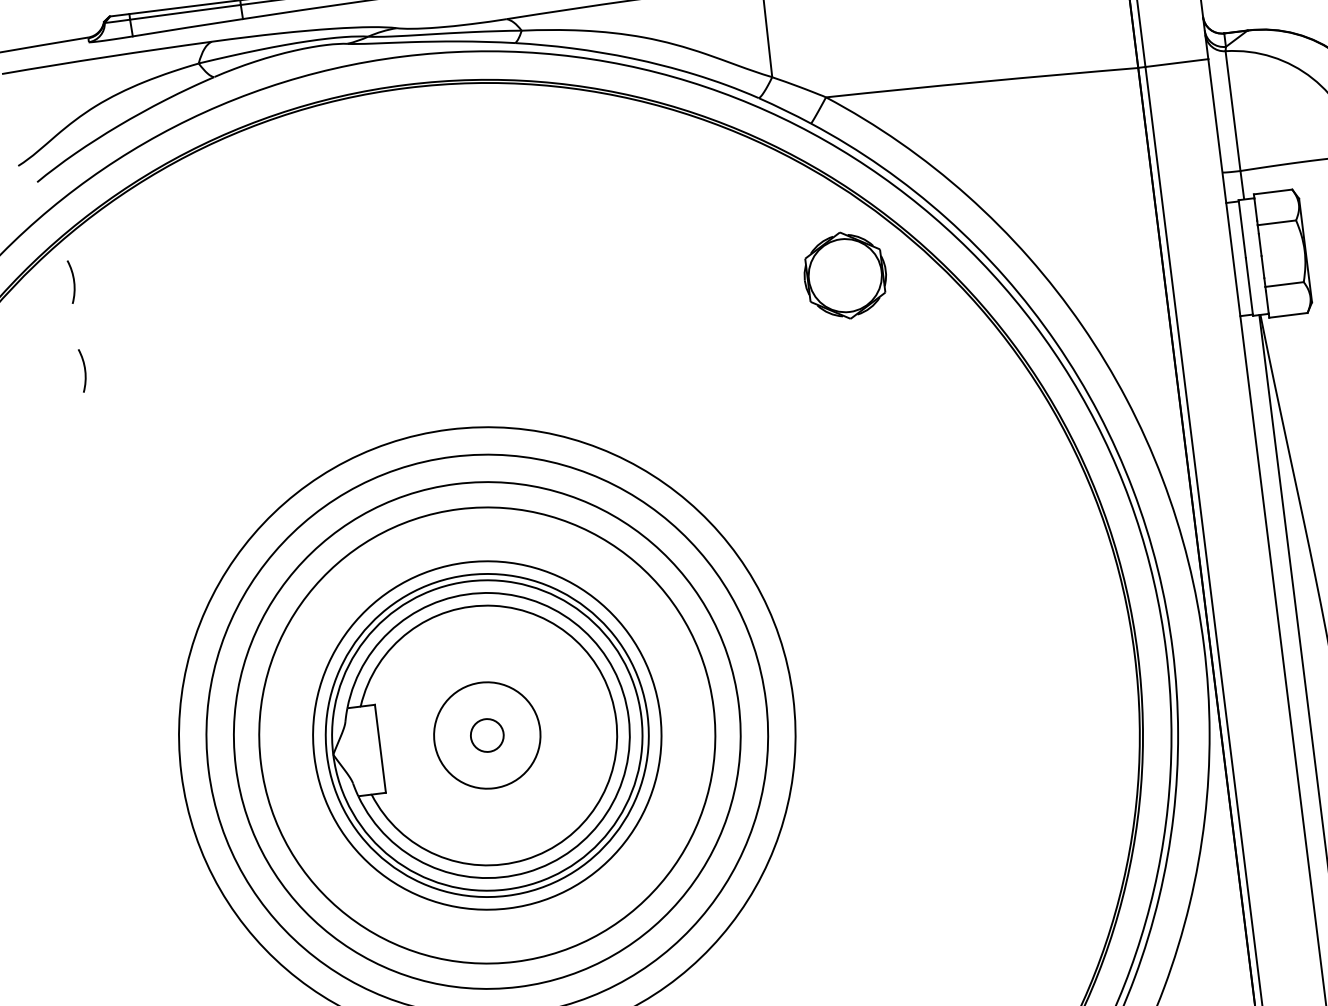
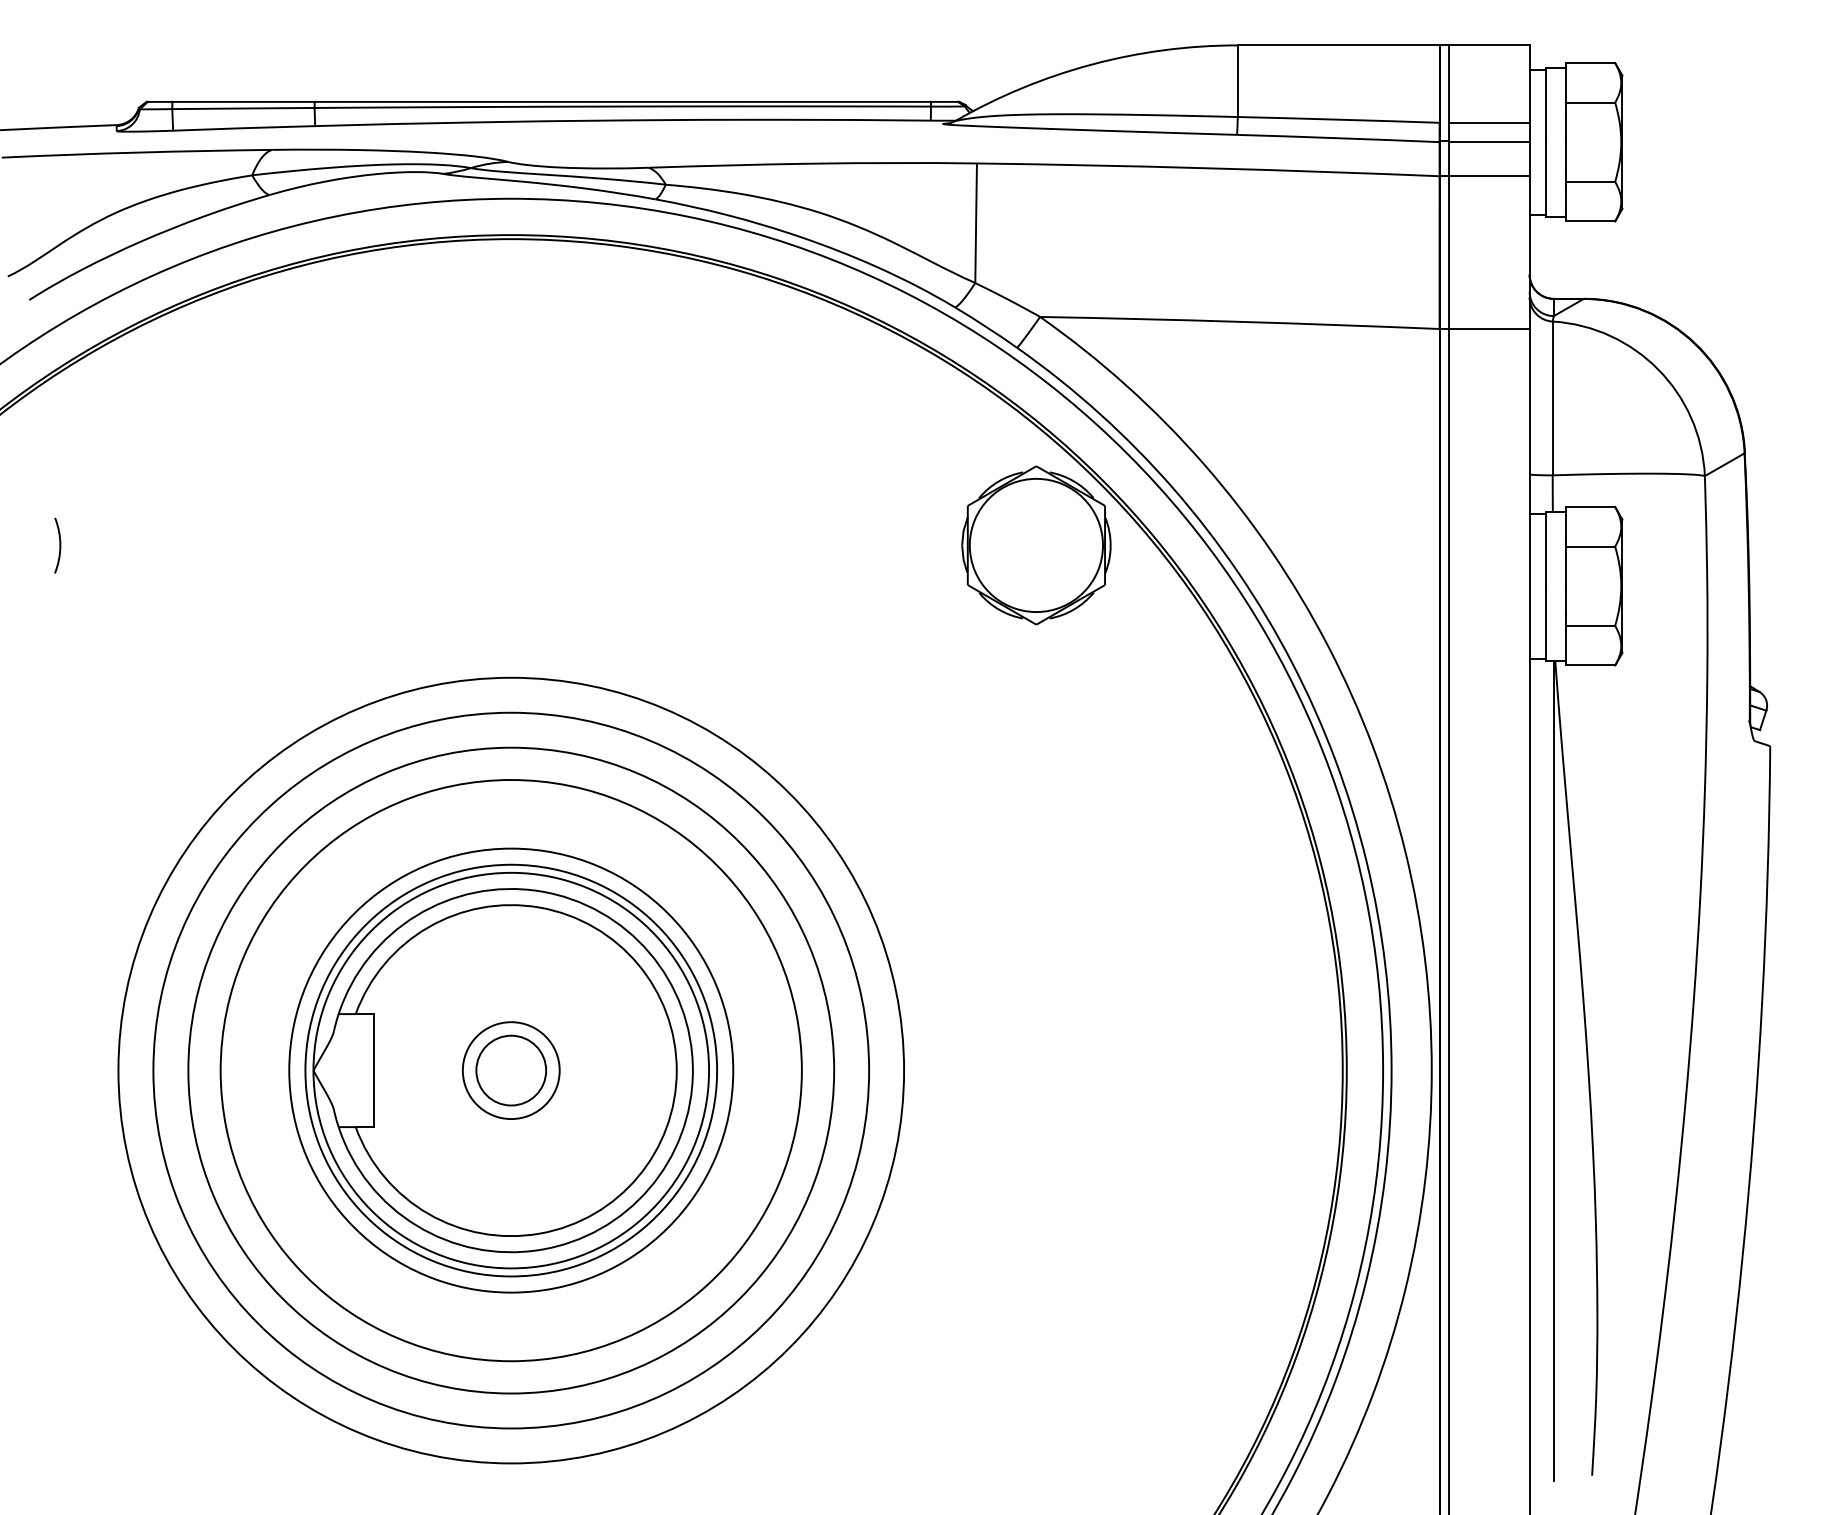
part: (845, 275) -> (1036, 545), size x1.43
arc: (73, 281) -> (59, 431), removed
circle: (486, 735) -> (510, 1070), size x0.71
circle: (487, 735) -> (511, 1070), size x1.67

